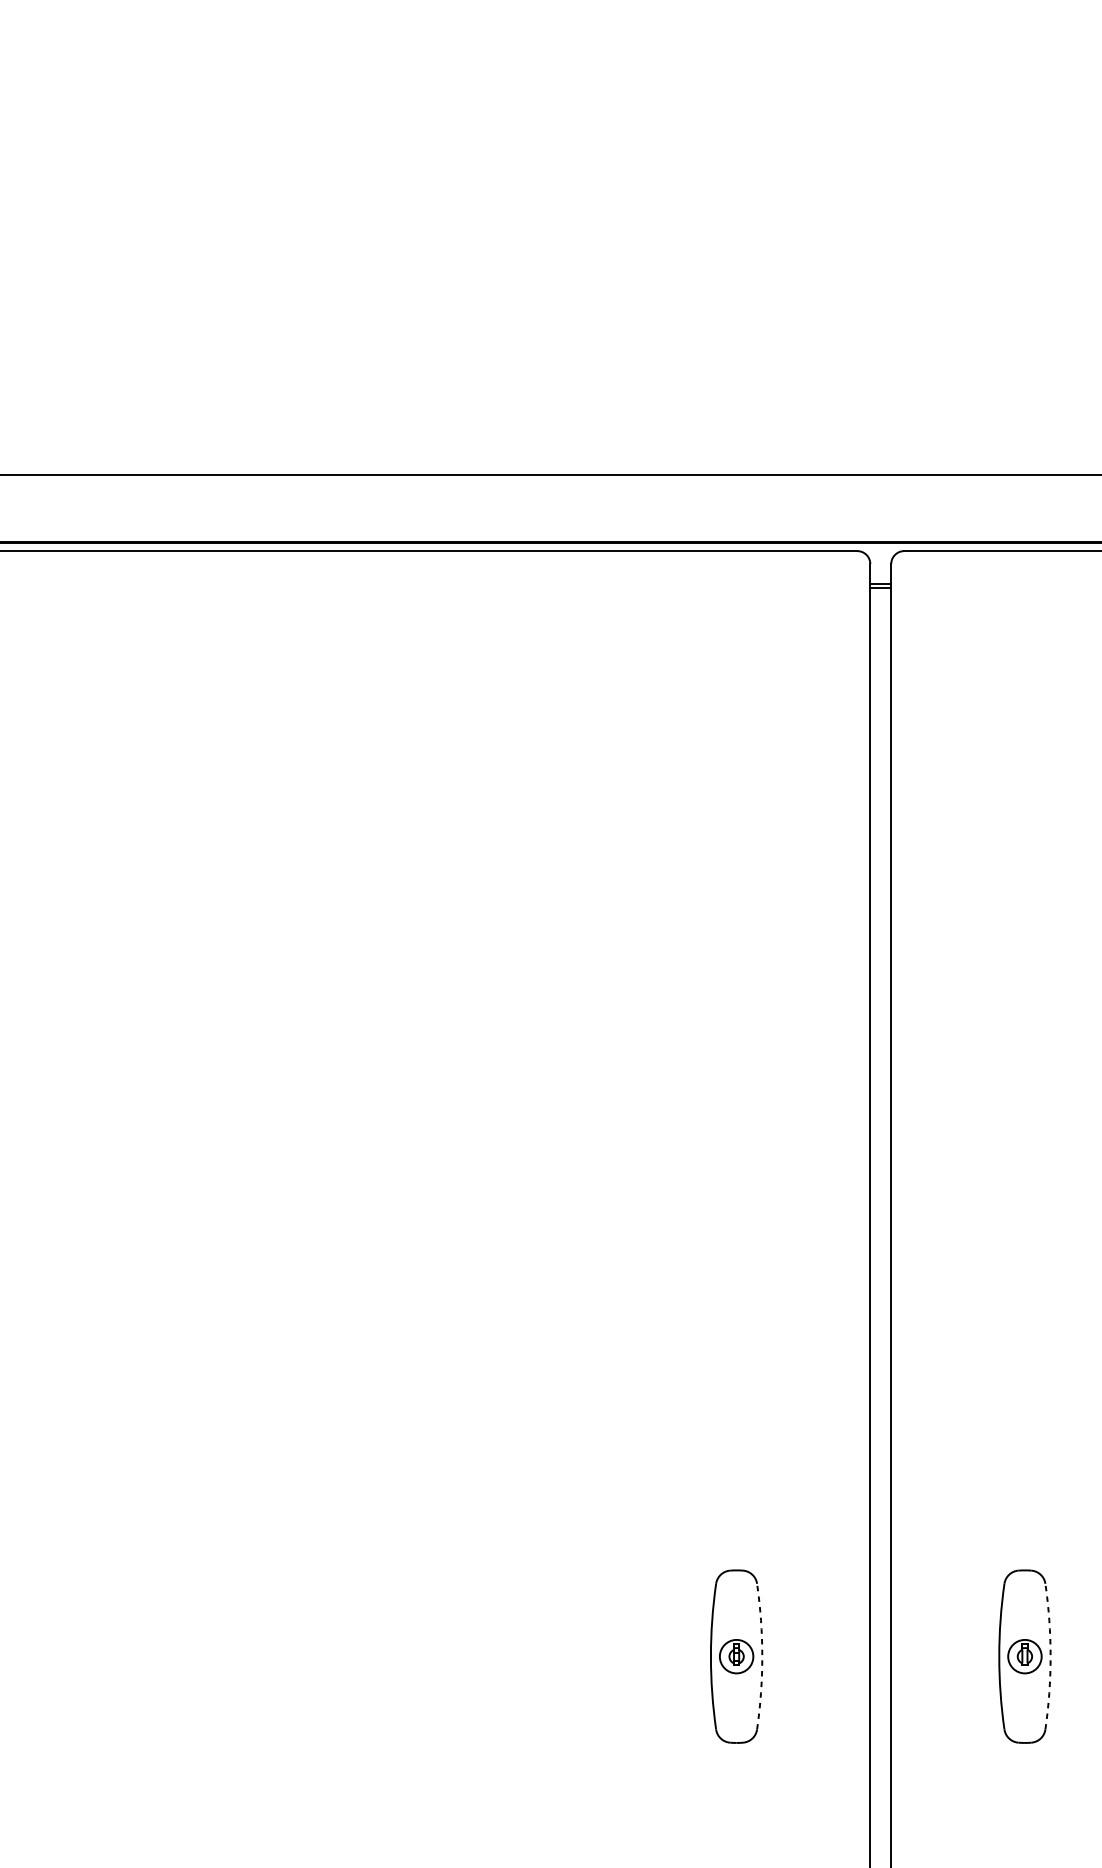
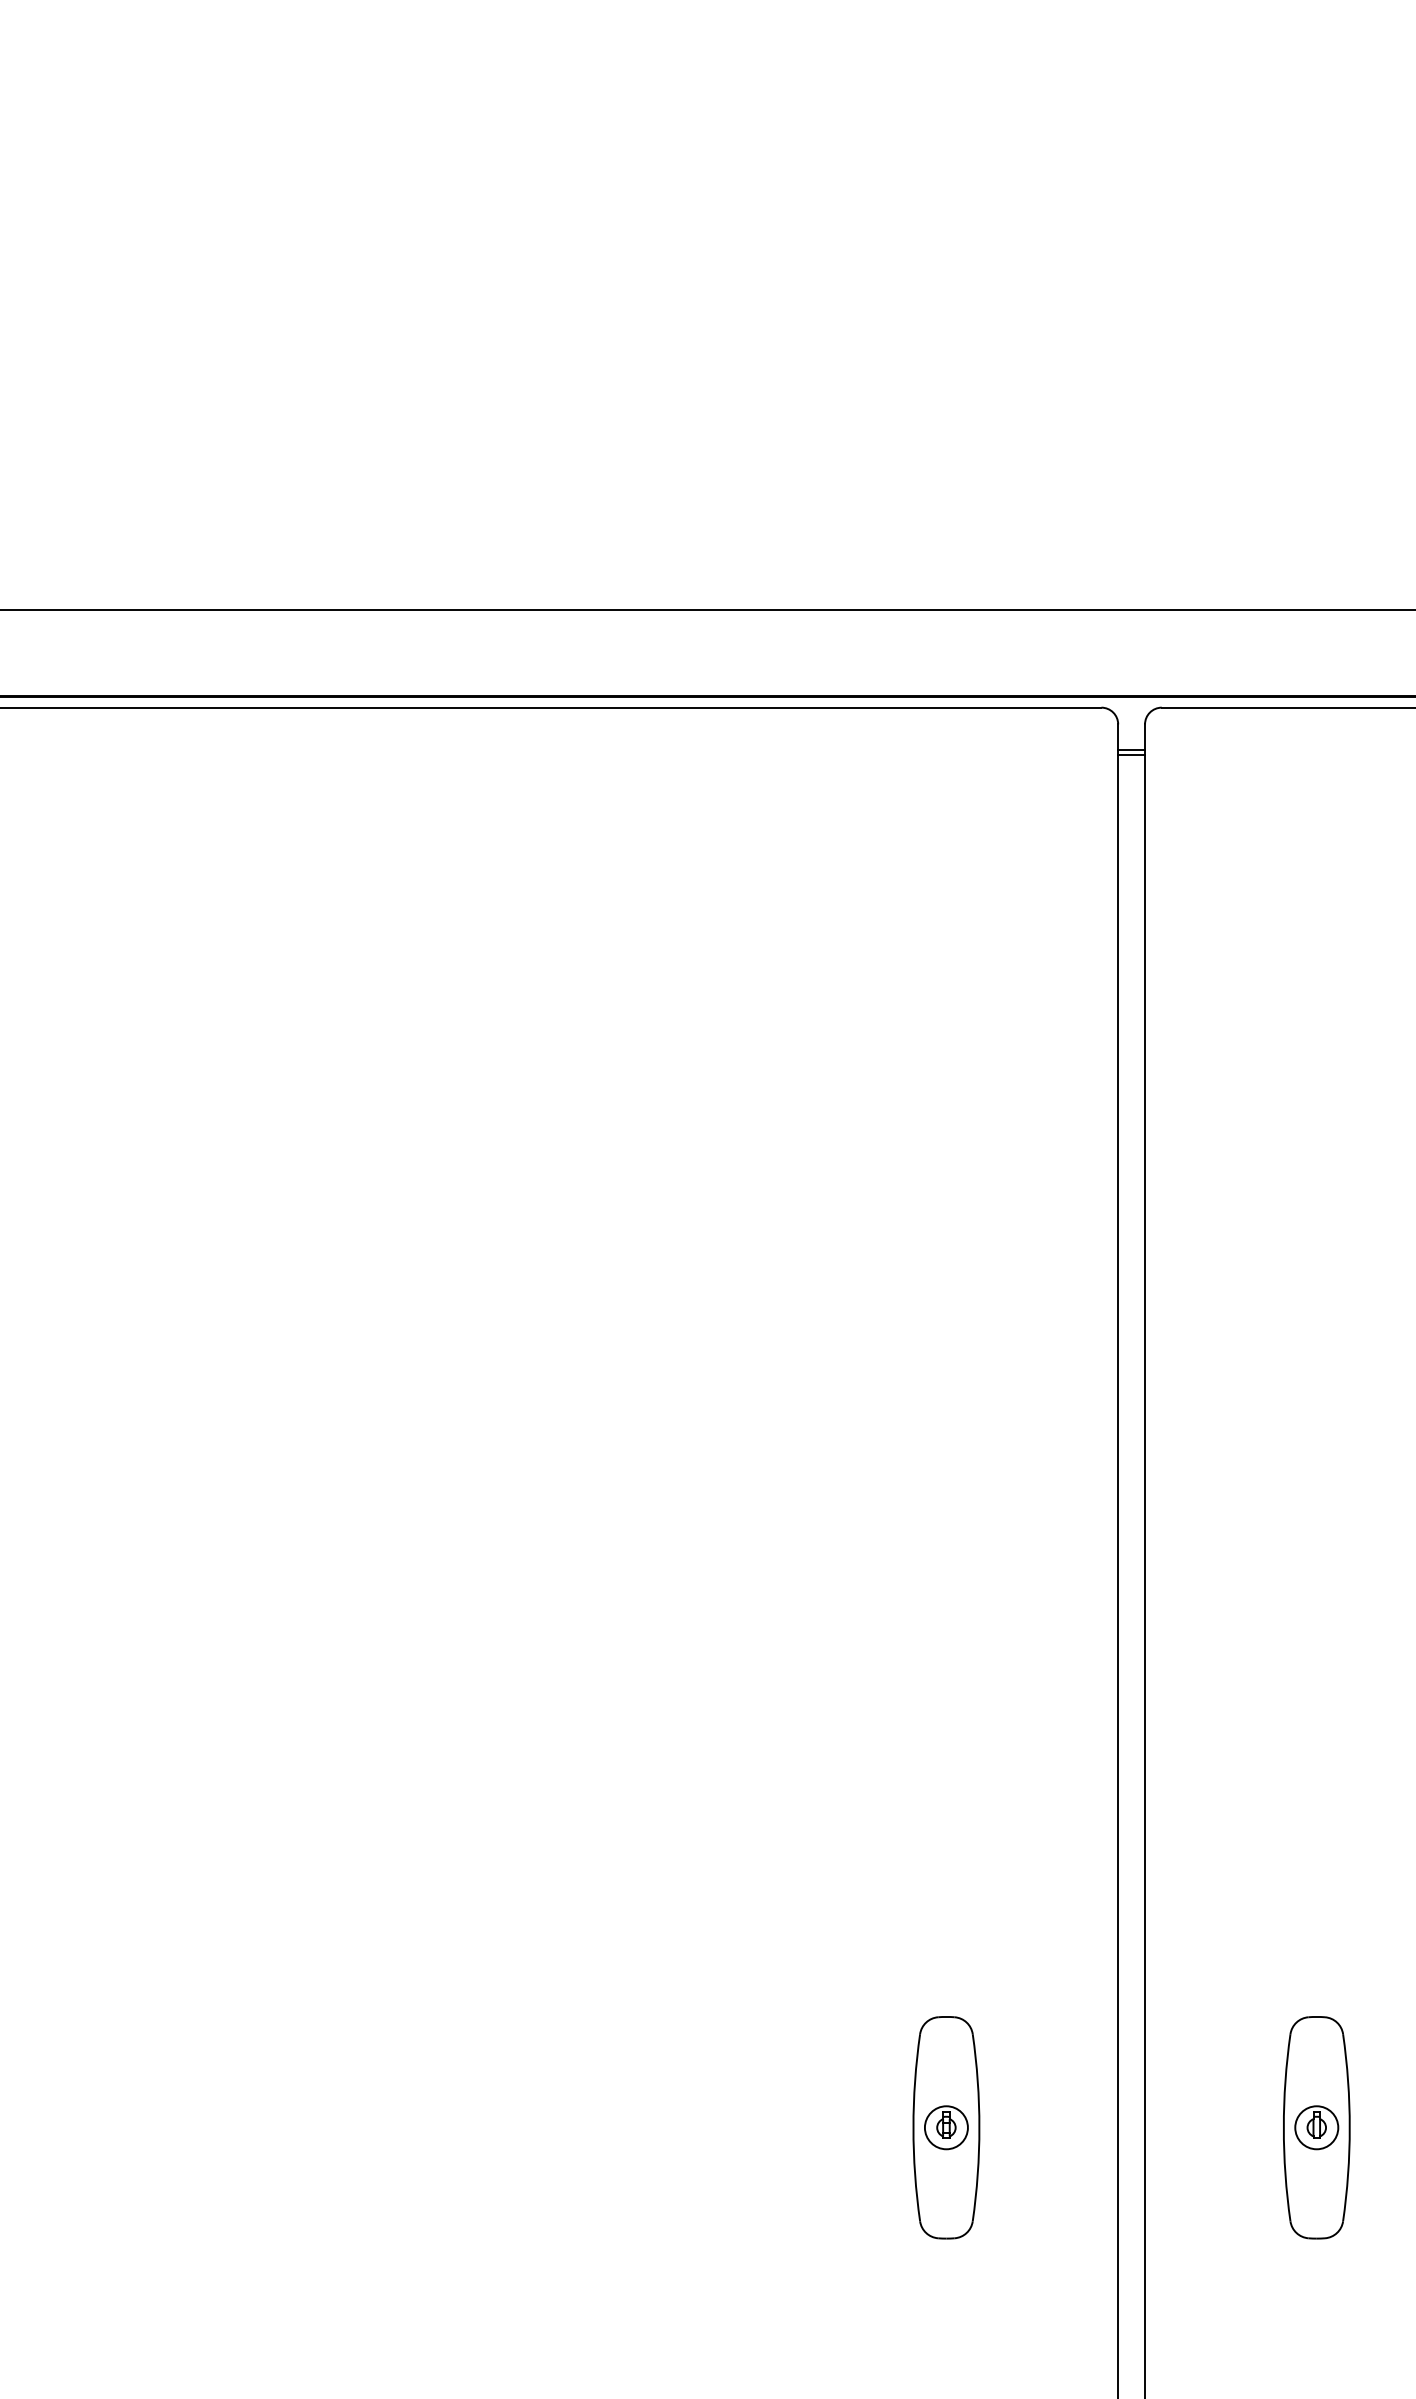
arc: (762, 1656) -> (979, 2127), dashed -> solid
arc: (1050, 1656) -> (1349, 2127), dashed -> solid

